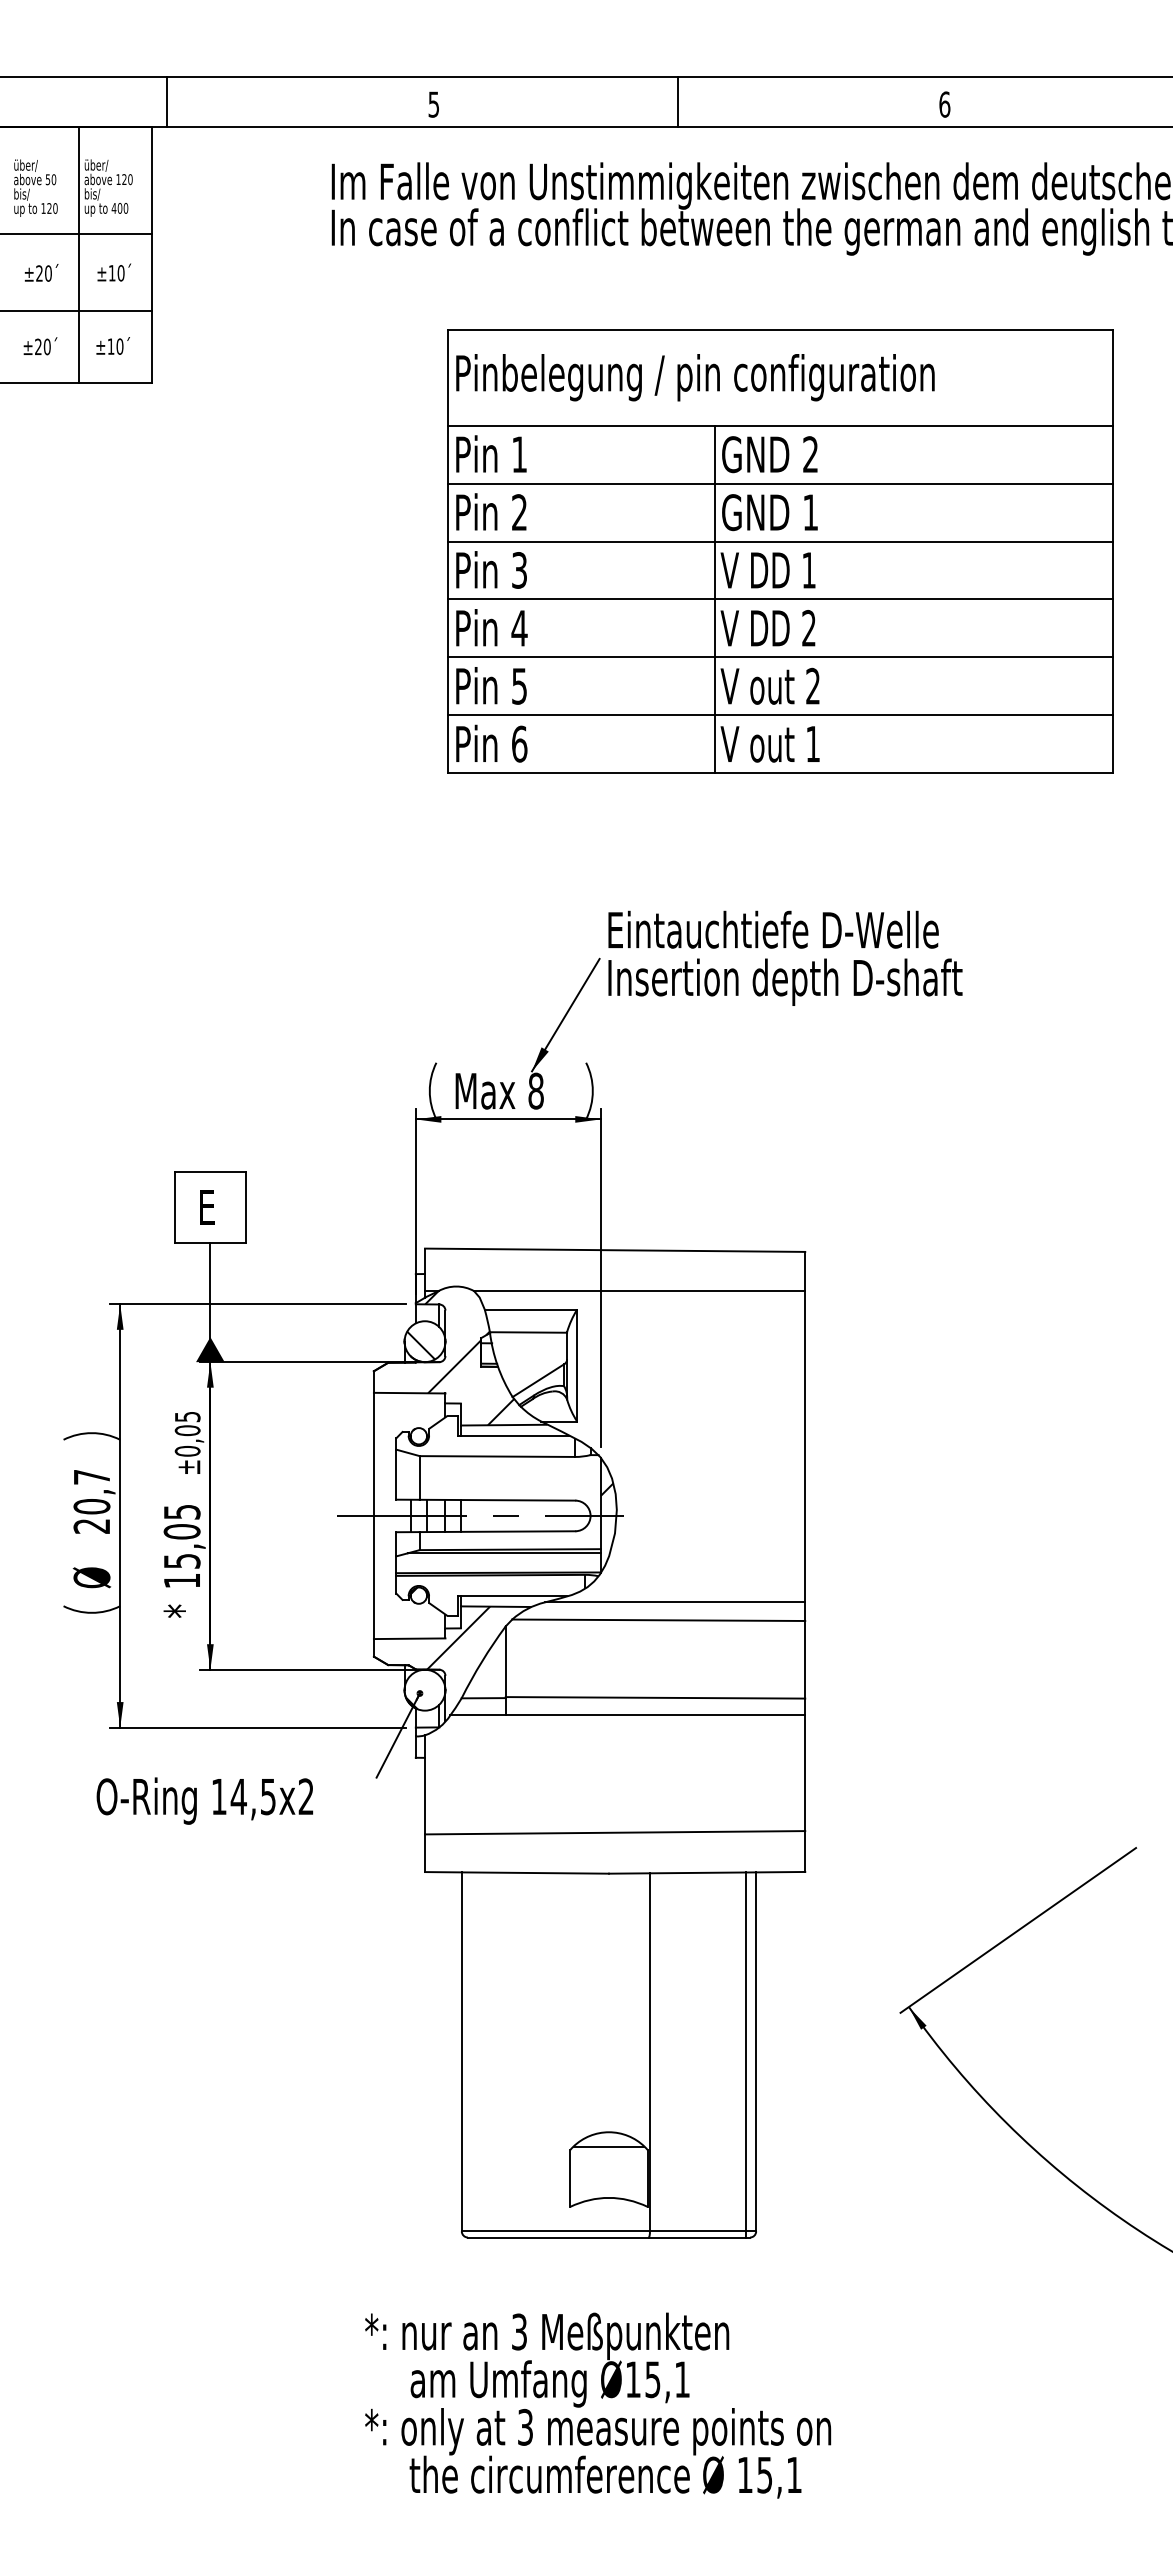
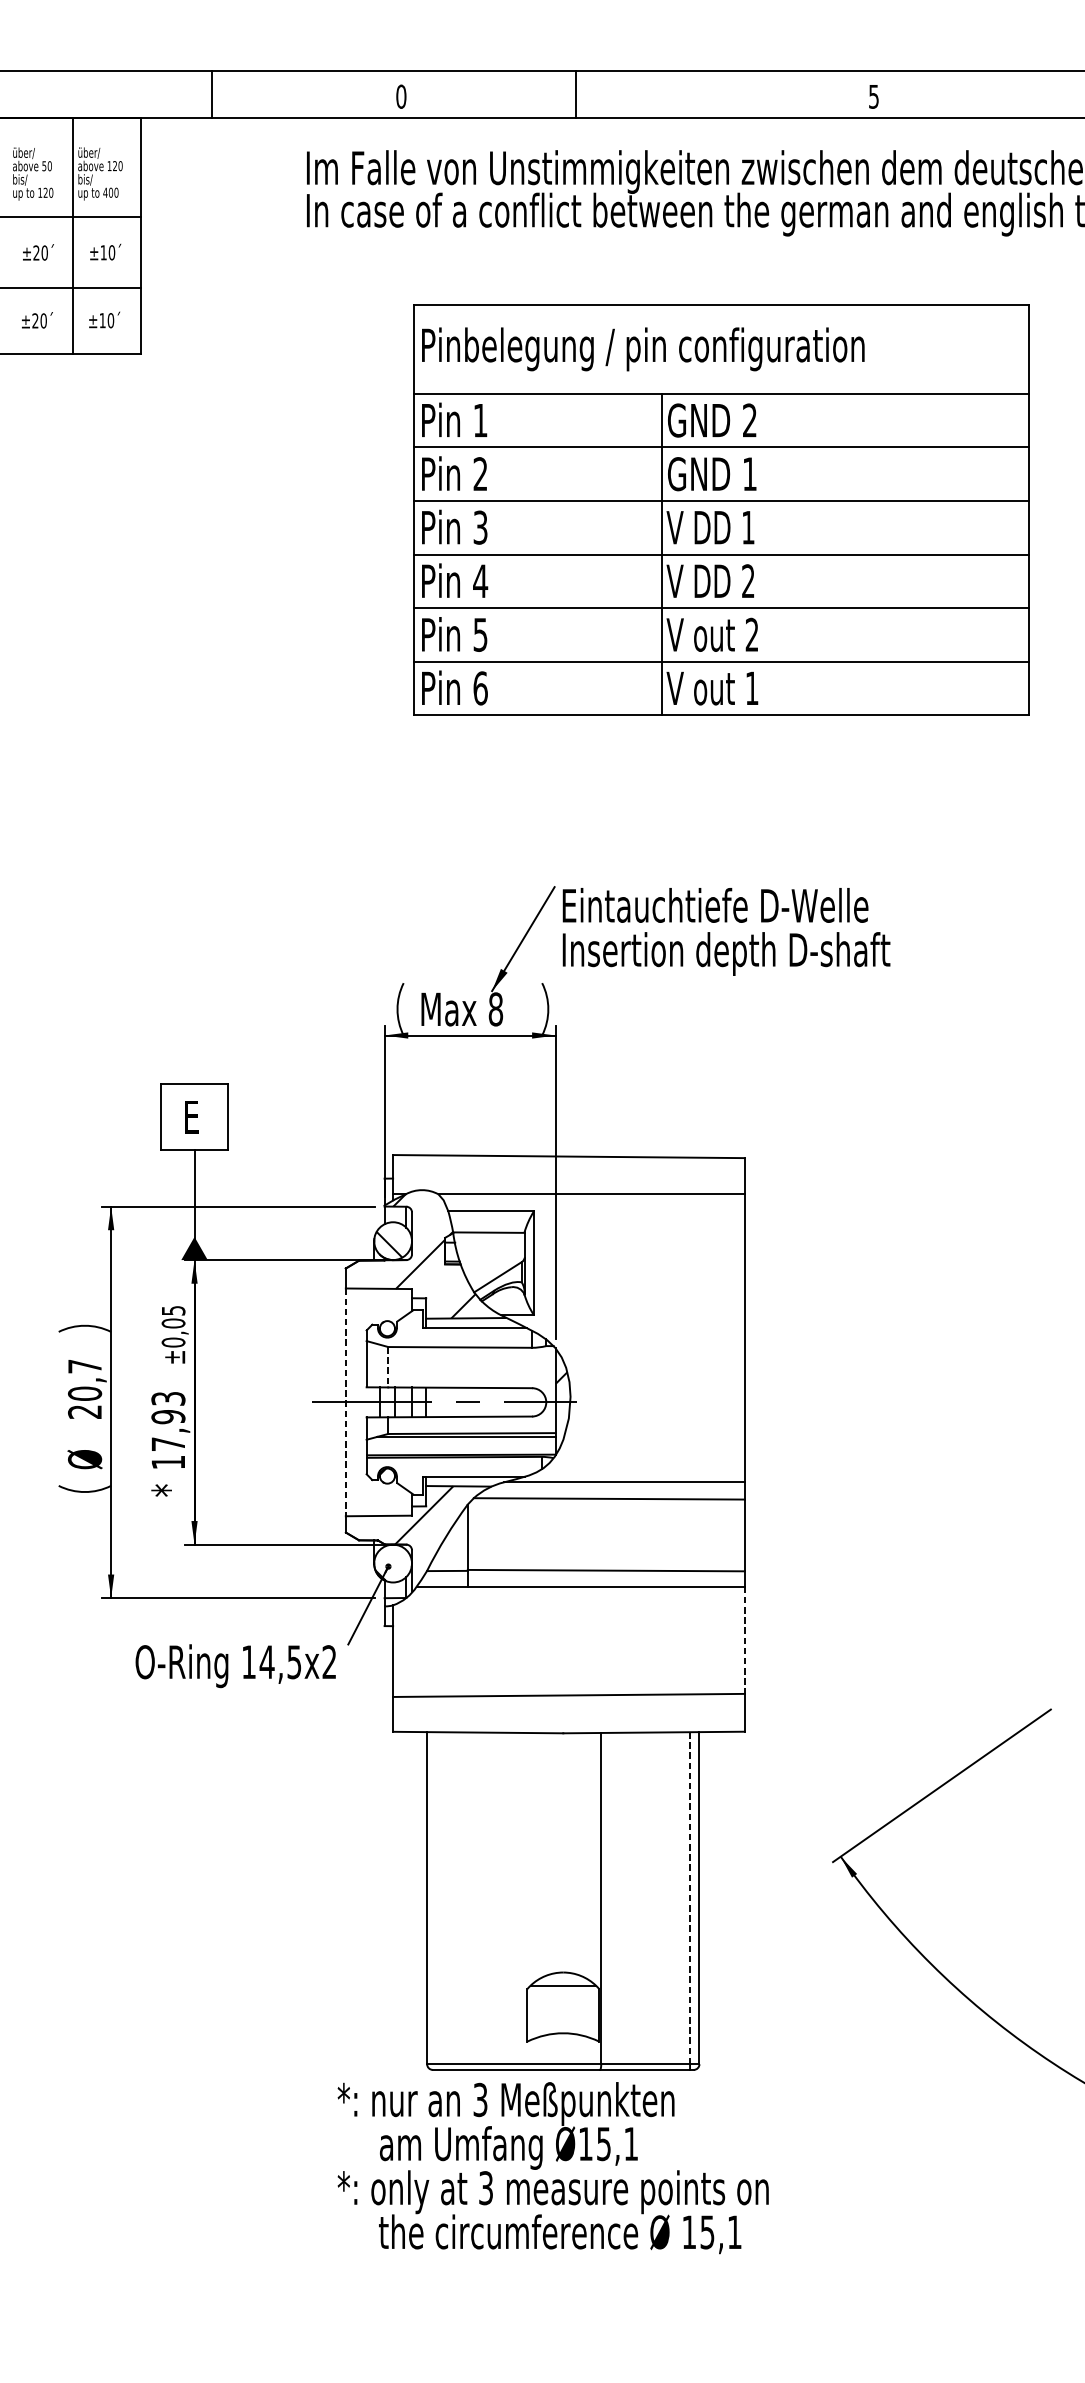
line: (166, 102) -> (211, 94), moved
line: (677, 102) -> (575, 94), moved
text: (433, 104) -> (400, 96), 5 -> 0
text: (944, 104) -> (873, 96), 6 -> 5
text: (785, 957) -> (726, 931), moved
line: (419, 1477) -> (388, 1366), solid -> dashed
line: (373, 1516) -> (345, 1402), solid -> dashed
text: (181, 1536) -> (167, 1421), 15,05 -> 17,93
line: (805, 1773) -> (745, 1640), solid -> dashed
text: (204, 1800) -> (235, 1665), moved
line: (745, 2051) -> (689, 1897), solid -> dashed
text: (598, 2405) -> (553, 2167), moved

